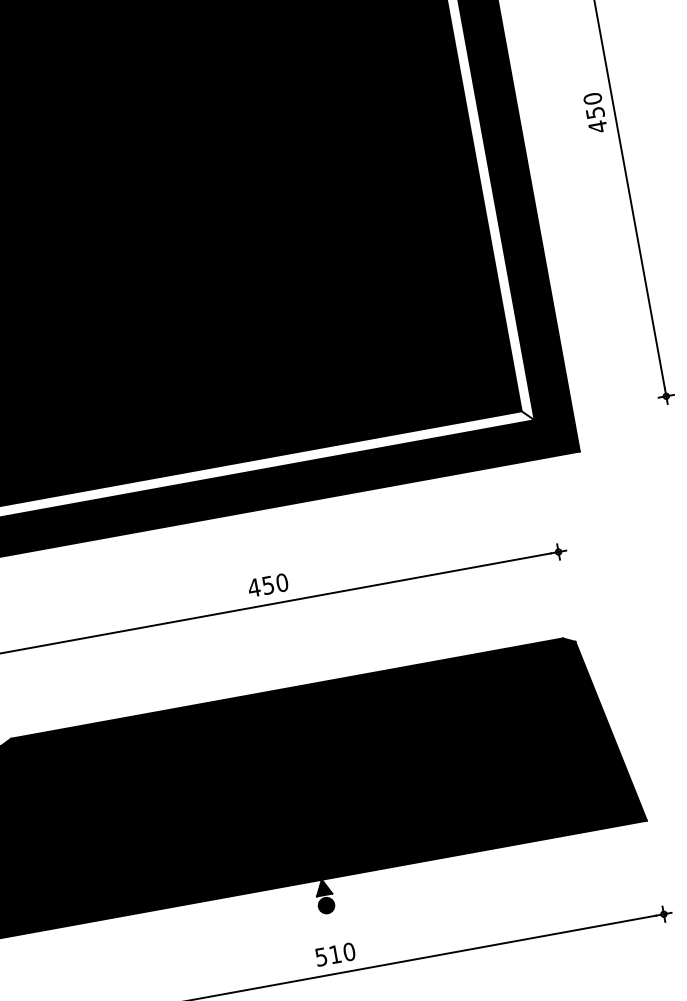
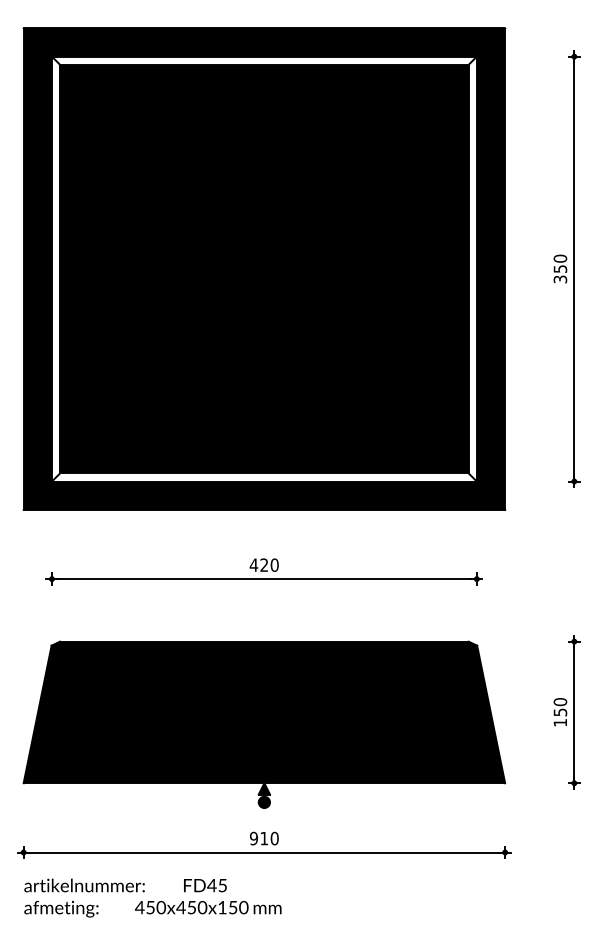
text: (598, 126) -> (560, 279), 450 -> 350
text: (268, 584) -> (264, 564), 450 -> 420
text: (320, 957) -> (253, 838), 510 -> 910

